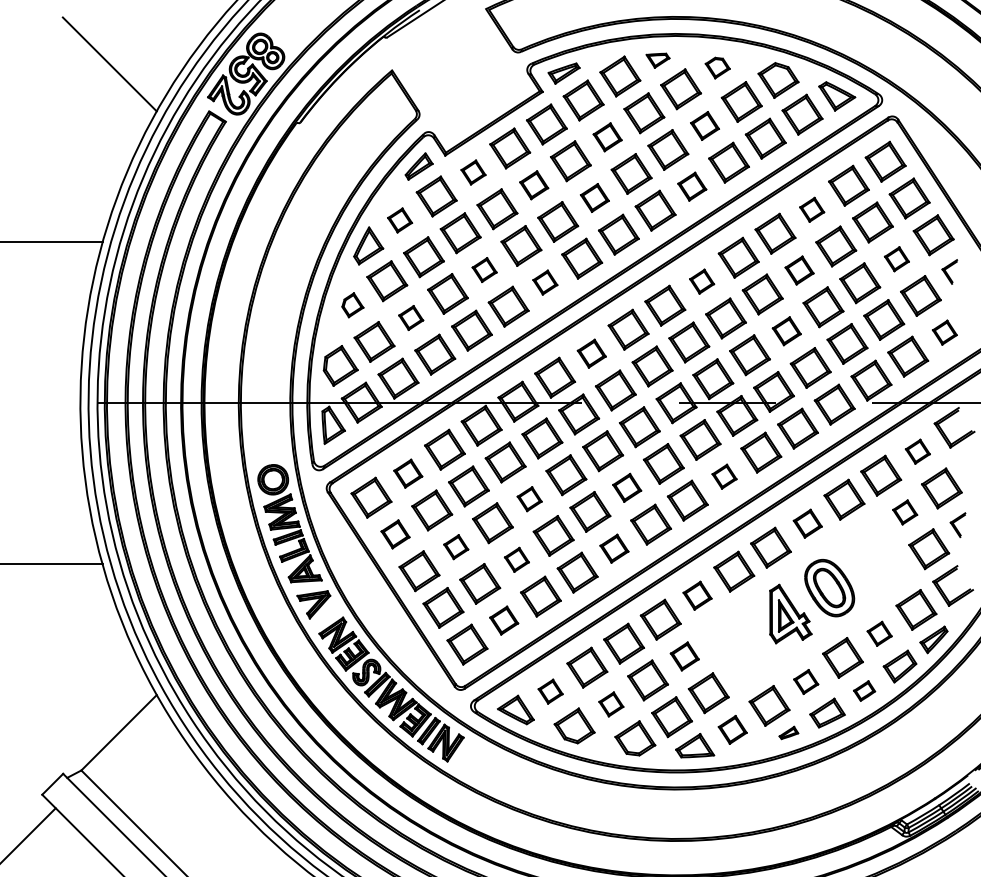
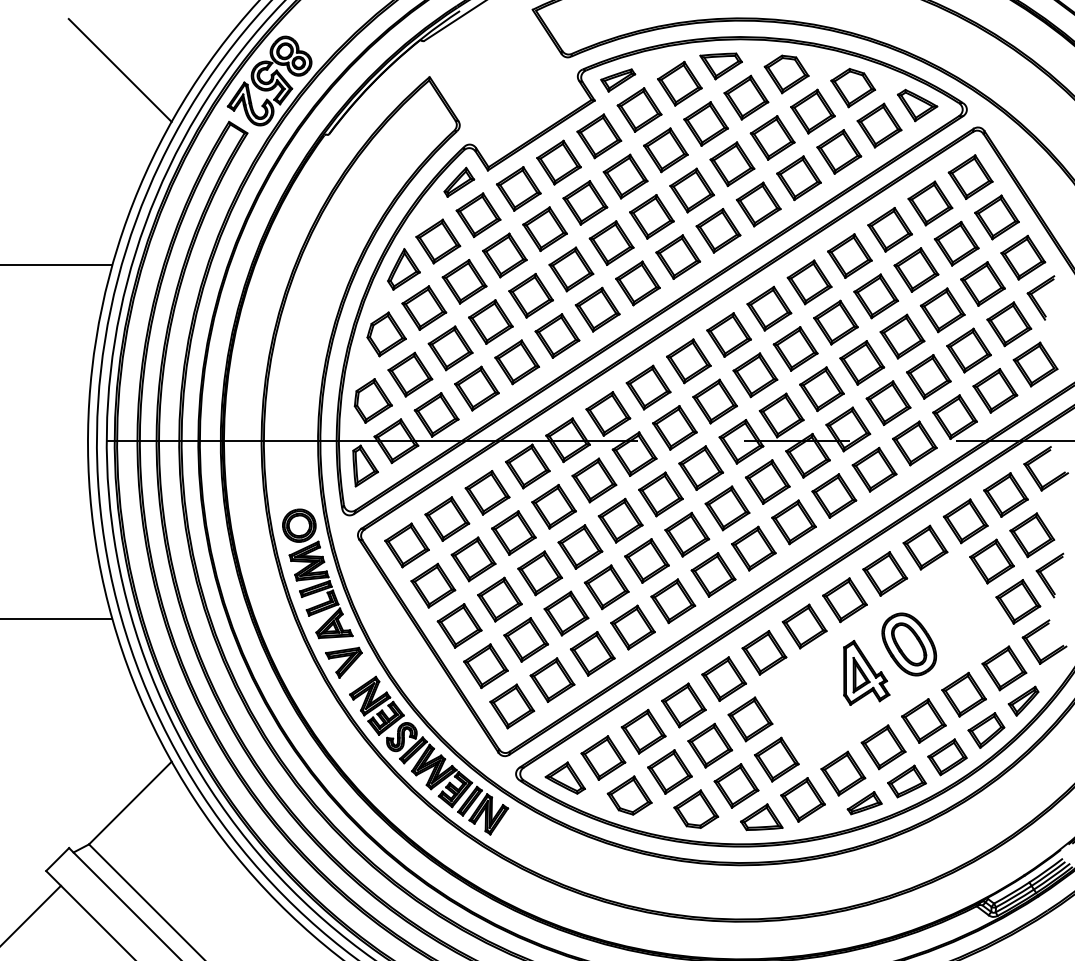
part: (657, 60) -> (720, 66), size x1.67
part: (717, 68) -> (786, 74), size x1.67
part: (704, 125) -> (772, 137), size x1.43
part: (607, 137) -> (665, 150), size x1.43
part: (473, 172) -> (518, 188), size x1.67
part: (534, 184) -> (585, 202), size x1.43
part: (692, 186) -> (758, 204), size x1.43
part: (594, 197) -> (651, 216), size x1.43
part: (811, 209) -> (889, 229), size x1.67
part: (400, 220) -> (438, 241), size x1.67
part: (896, 258) -> (982, 283), size x1.67
part: (484, 269) -> (530, 295), size x1.67
part: (799, 270) -> (876, 296), size x1.43
part: (949, 271) -> (1040, 297), size x1.67
part: (702, 281) -> (769, 308), size x1.67
part: (545, 282) -> (597, 309), size x1.67
part: (352, 305) -> (386, 334), size x1.67
part: (411, 318) -> (450, 348), size x1.67
part: (786, 330) -> (862, 362), size x1.43
part: (944, 332) -> (1035, 364), size x1.67
part: (591, 353) -> (648, 387), size x1.43
part: (917, 451) -> (1005, 494), size x1.67
part: (408, 473) -> (447, 518), size x1.43
part: (724, 476) -> (793, 522), size x1.67
part: (627, 487) -> (687, 534), size x1.43
part: (529, 498) -> (580, 546), size x1.67
part: (904, 512) -> (991, 561), size x1.67
part: (807, 523) -> (885, 573), size x1.43
part: (957, 525) -> (1049, 575), size x1.67
part: (395, 534) -> (433, 585), size x1.43
part: (455, 547) -> (499, 599), size x1.67
part: (614, 548) -> (673, 601), size x1.43
part: (516, 559) -> (566, 613), size x1.67
part: (697, 595) -> (764, 652), size x1.43
part: (504, 620) -> (552, 679), size x1.43
part: (879, 633) -> (963, 694), size x1.67
part: (684, 656) -> (750, 719), size x1.43
part: (806, 682) -> (883, 747), size x1.67
part: (550, 691) -> (603, 757), size x1.67
part: (864, 691) -> (947, 757), size x1.67
part: (610, 703) -> (669, 771), size x1.67
part: (732, 729) -> (802, 799), size x1.43
part: (788, 733) -> (864, 803), size x1.67

